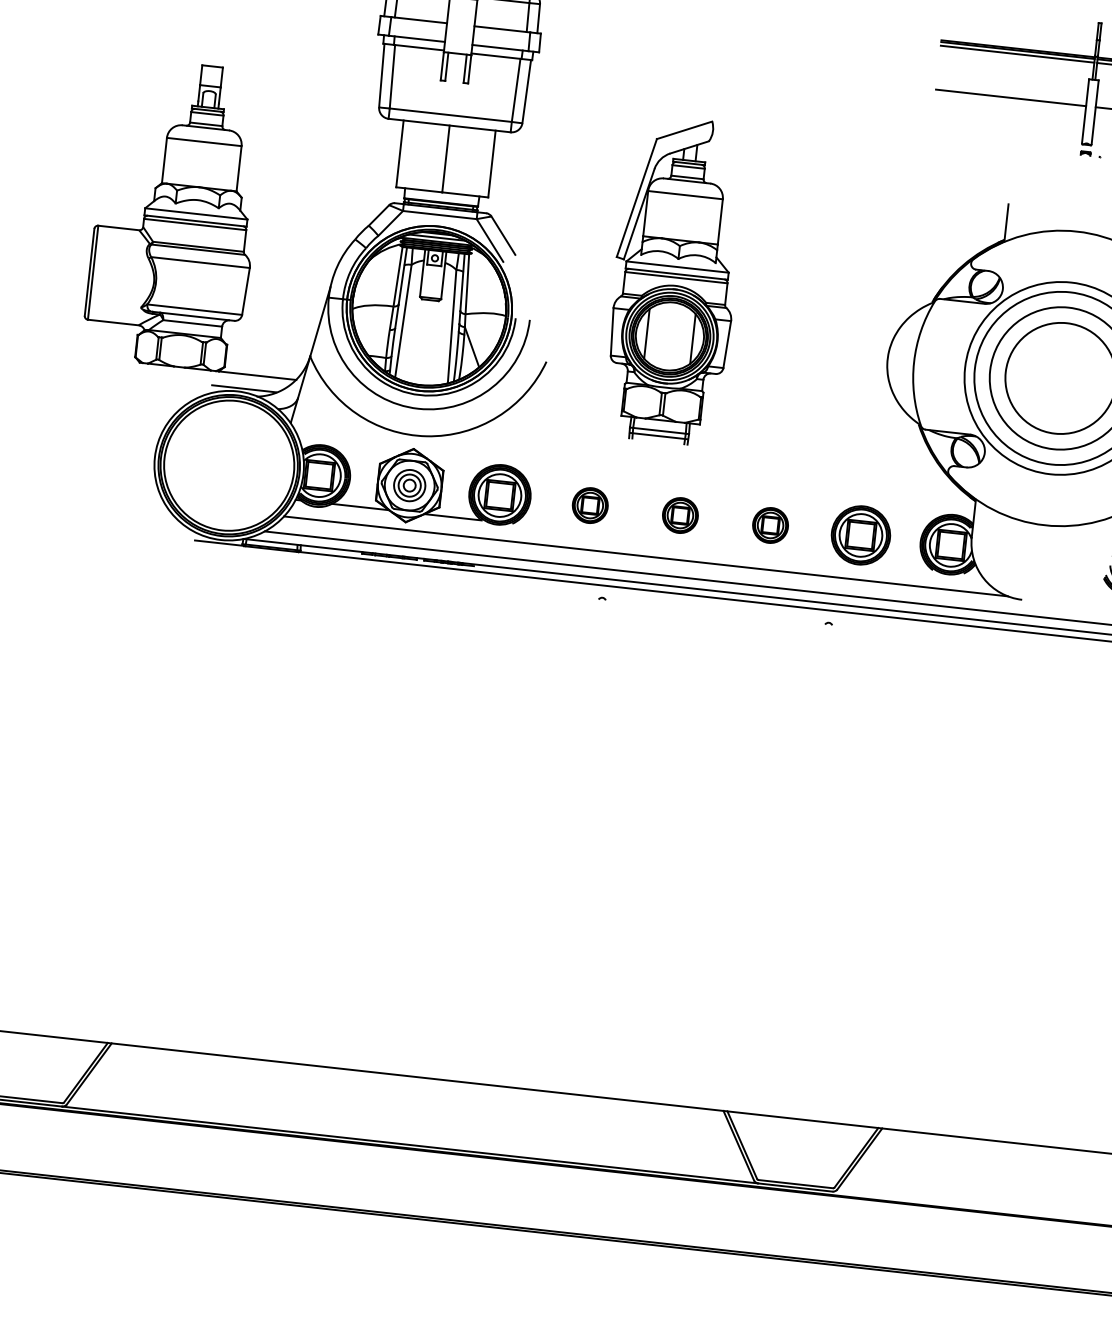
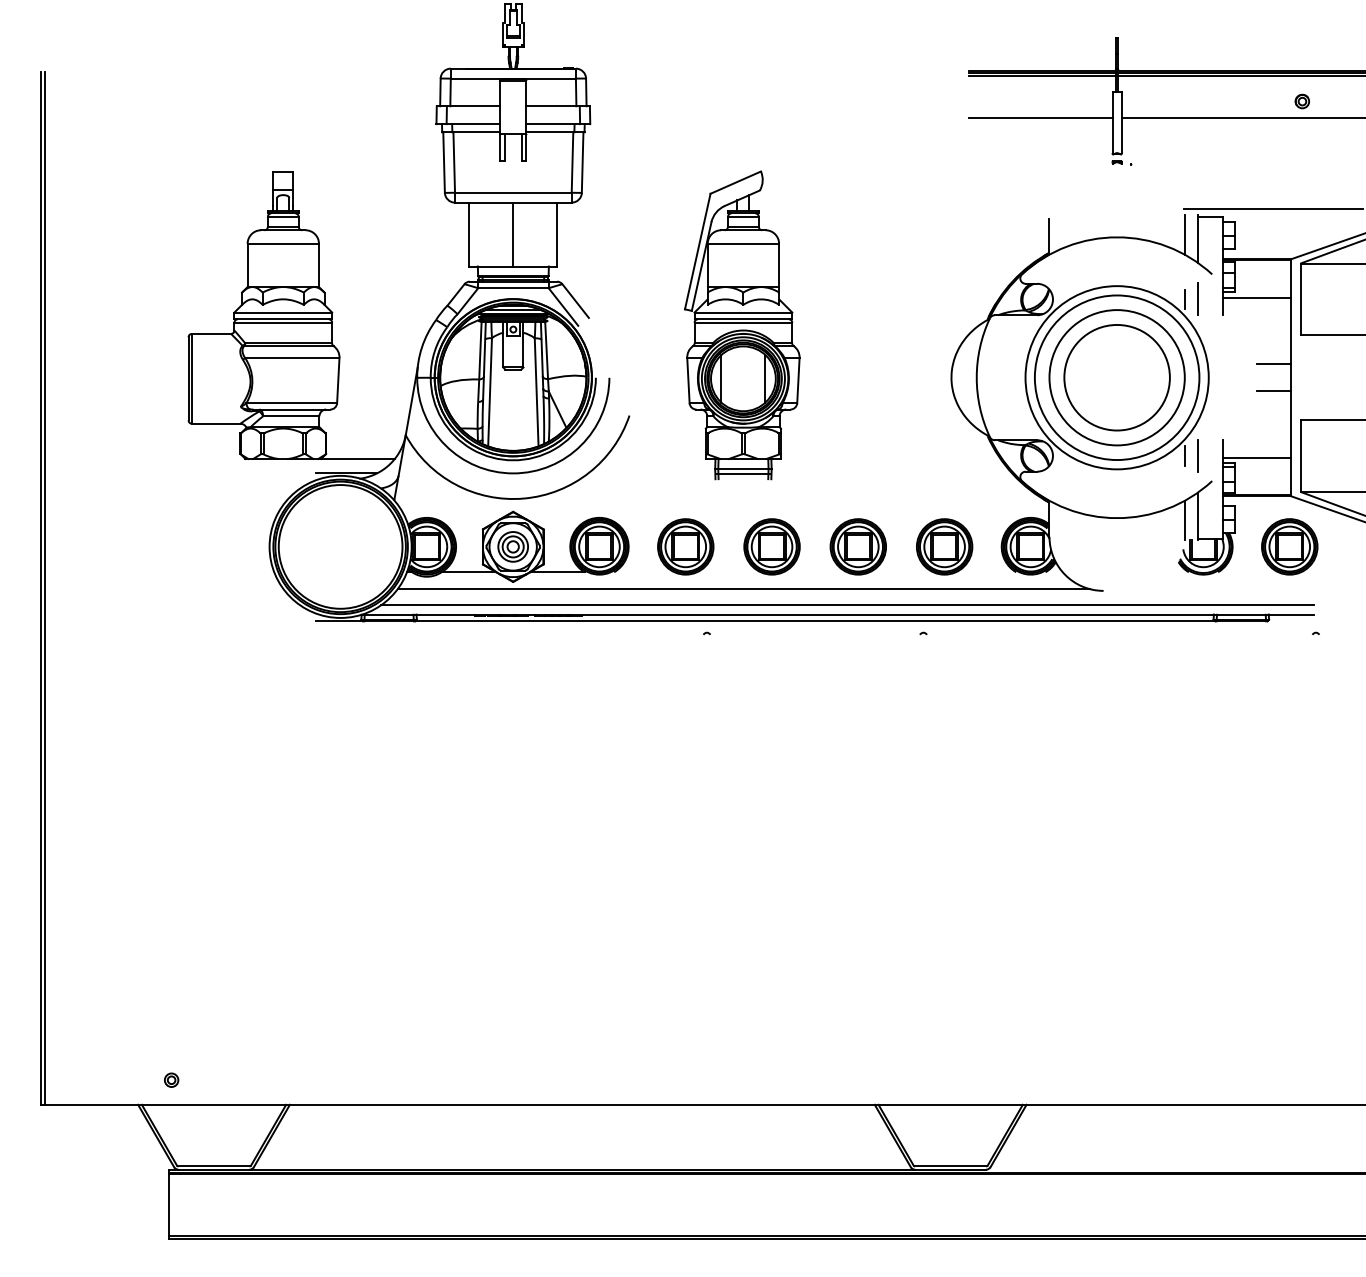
part: (589, 505) -> (685, 546), size x1.67
part: (679, 515) -> (771, 546), size x1.67
part: (769, 524) -> (857, 546), size x1.67

